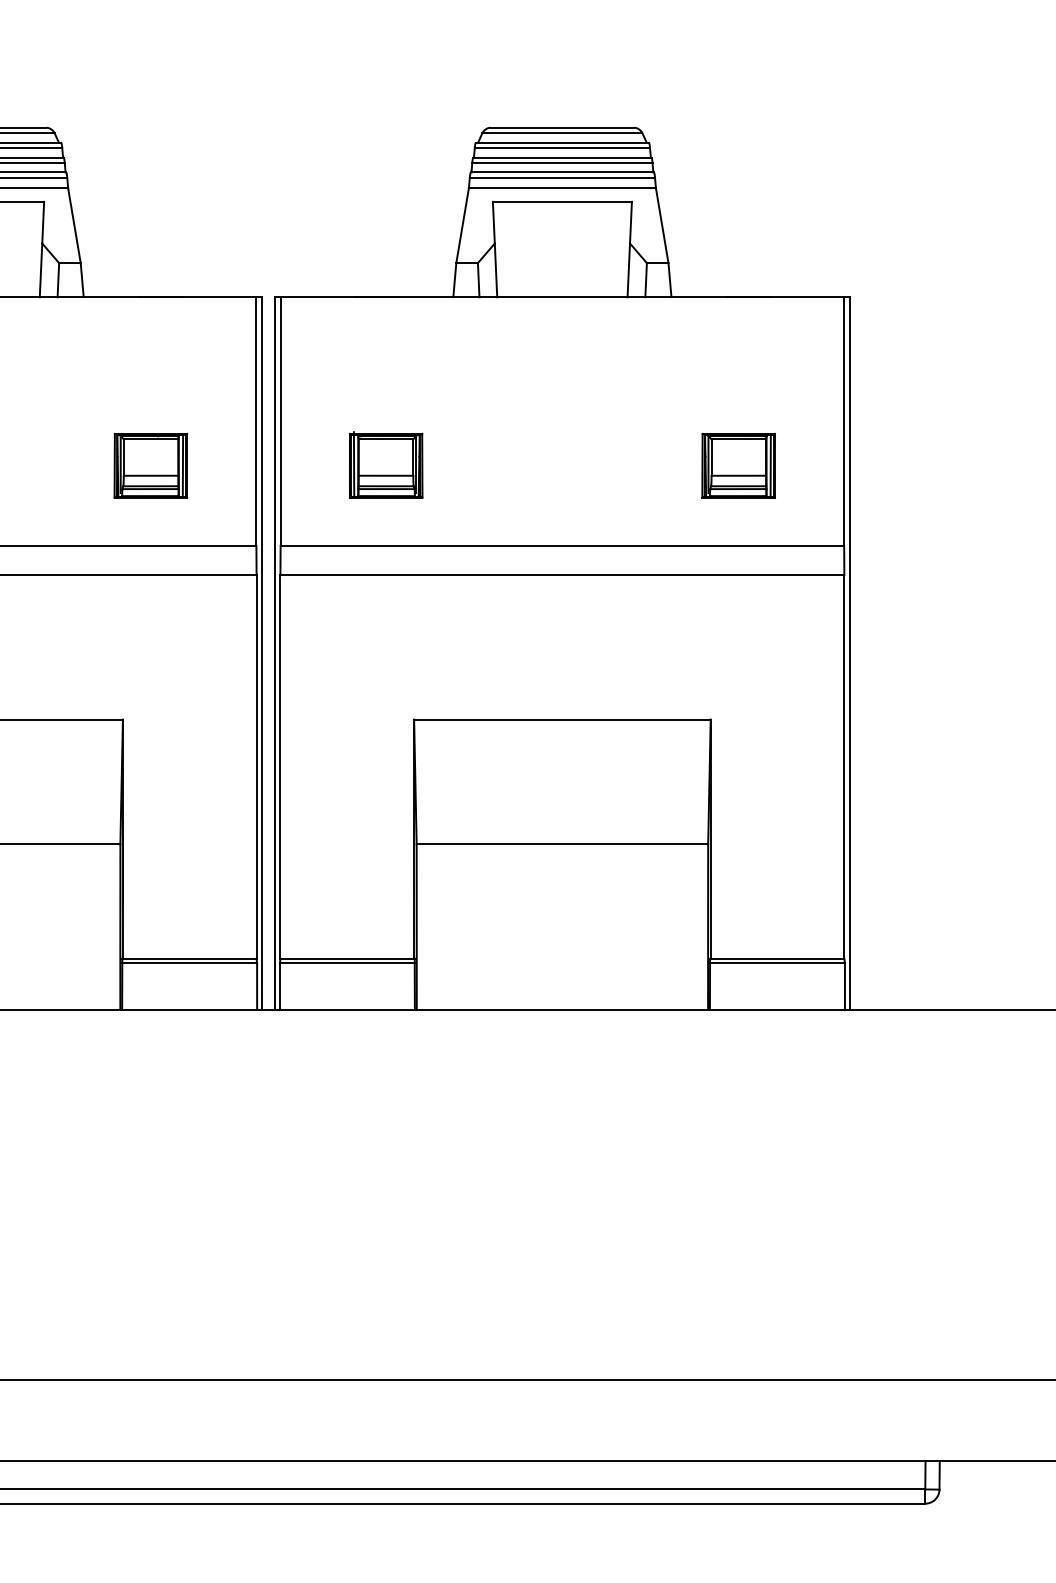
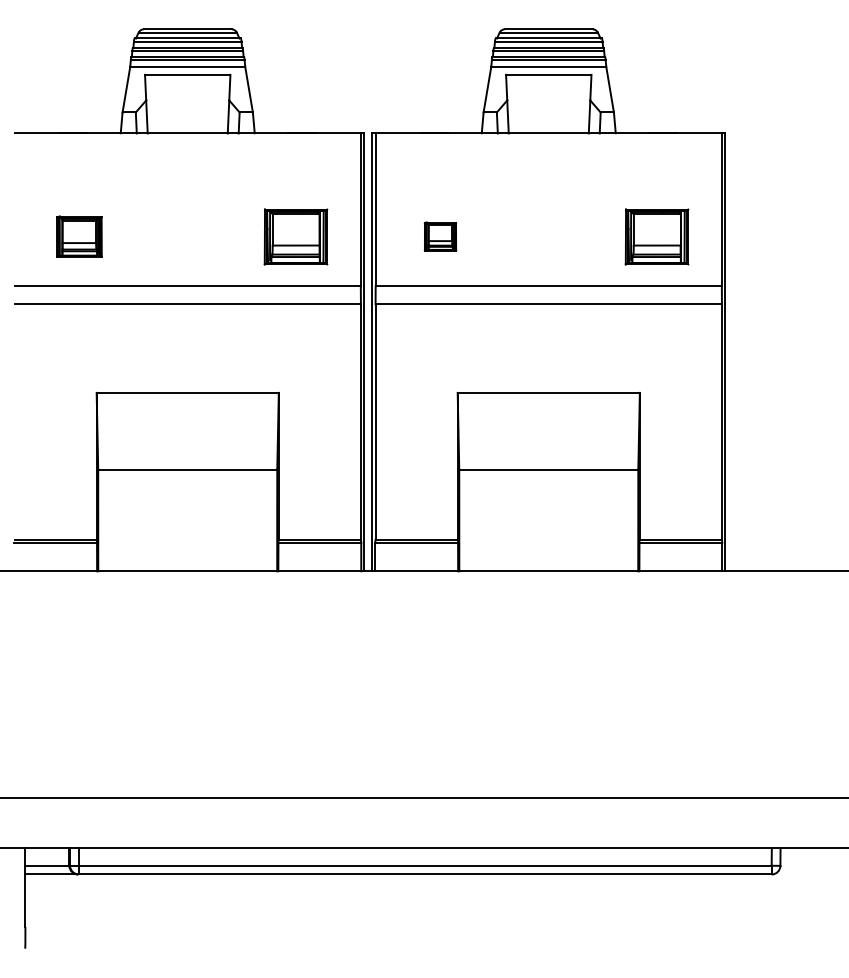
part: (150, 465) -> (295, 236), size x1.4
part: (386, 465) -> (440, 236), size x0.7
part: (737, 465) -> (656, 236), size x1.4

